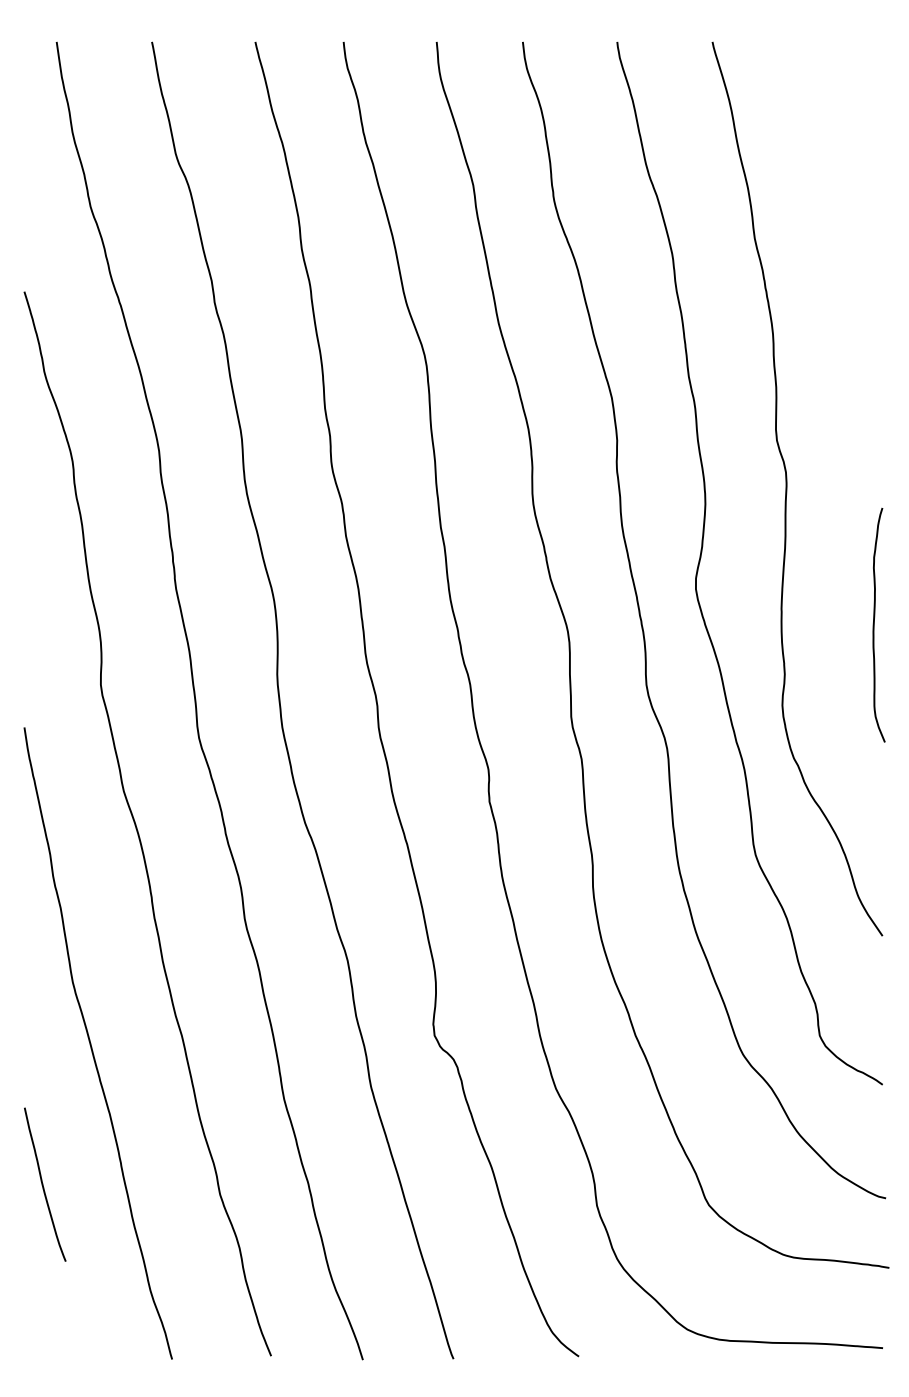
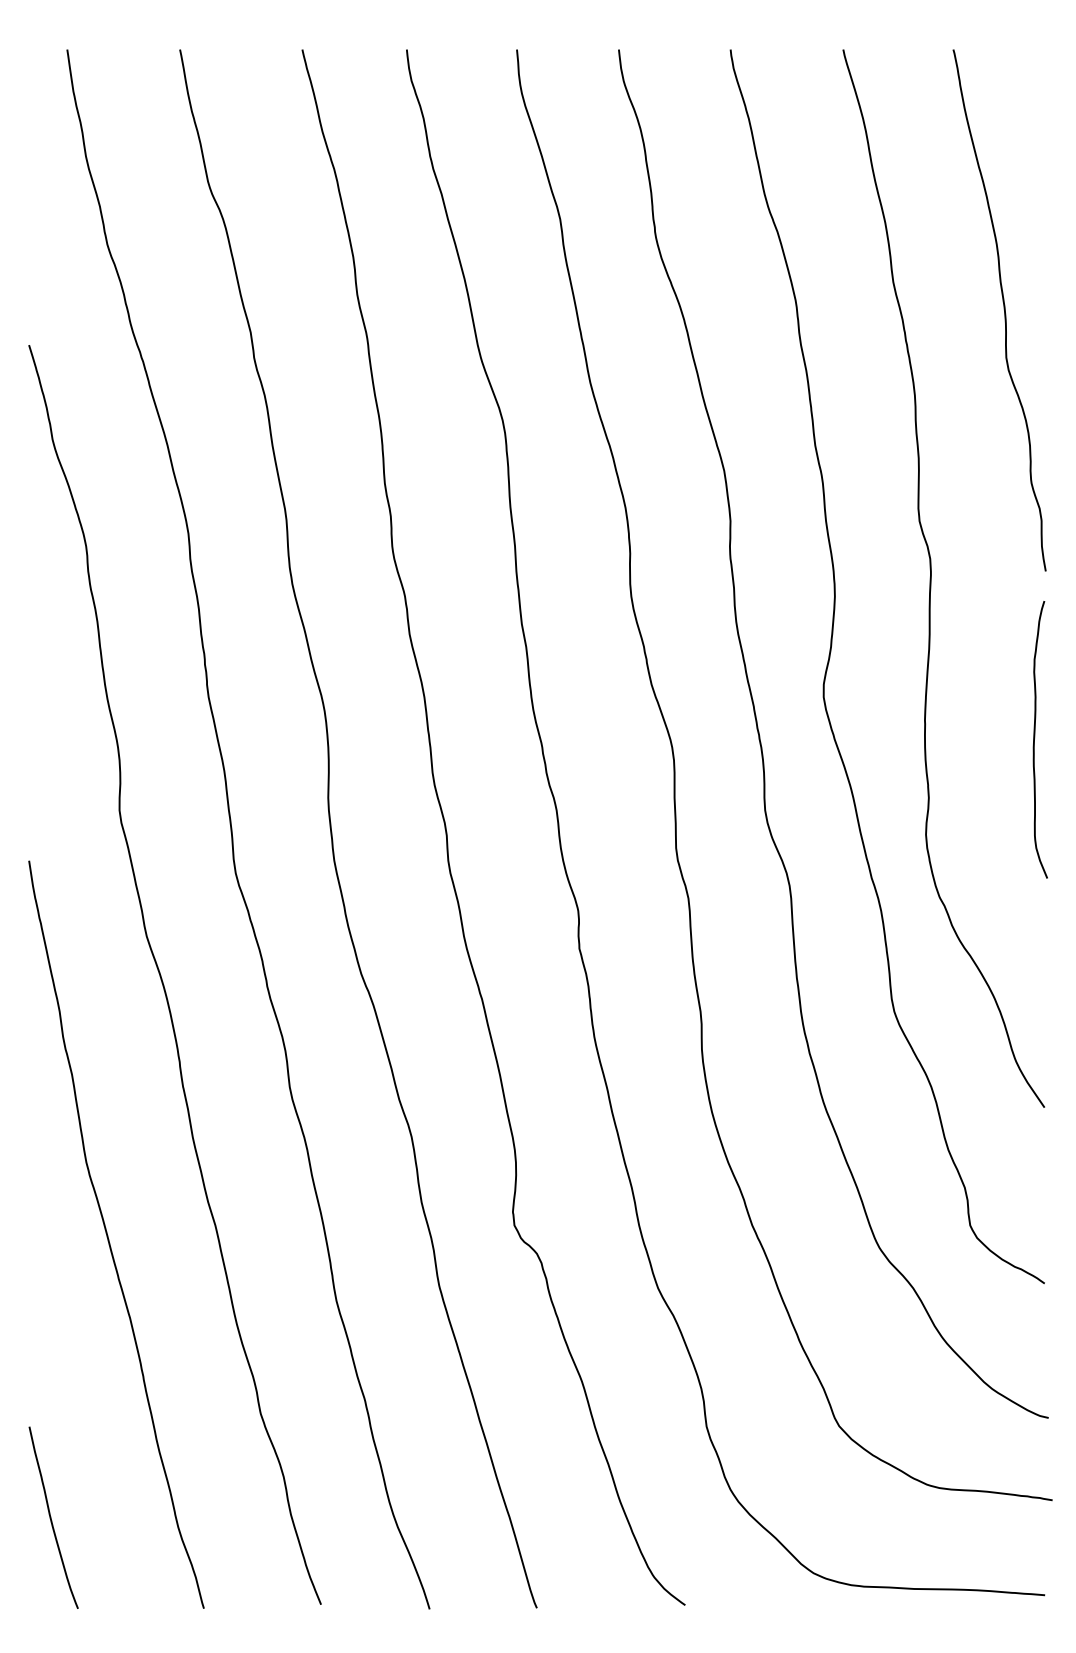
curve: (847, 259) -> (1003, 307), added
curve: (43, 1184) -> (51, 1517), moved

